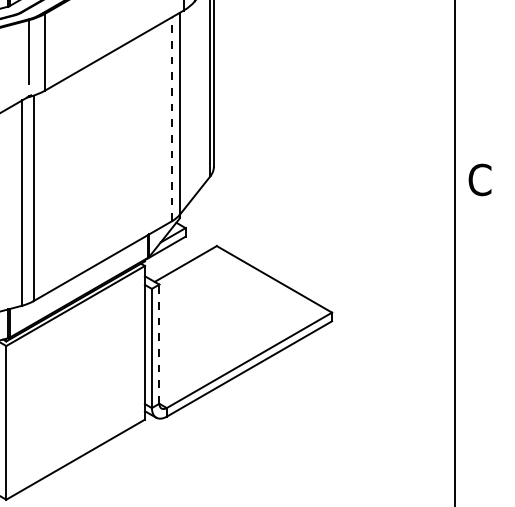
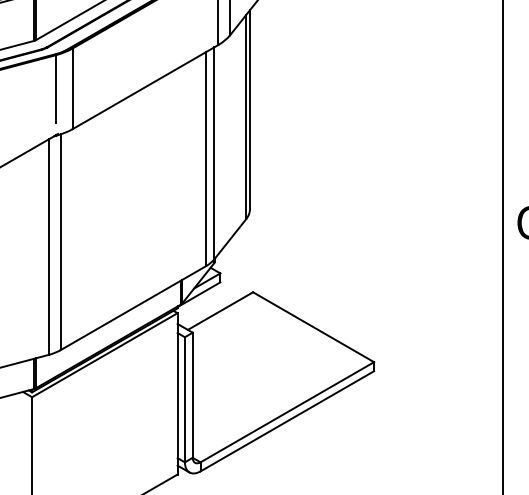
line: (172, 119) -> (206, 159), dashed -> solid
line: (159, 344) -> (192, 395), dashed -> solid

